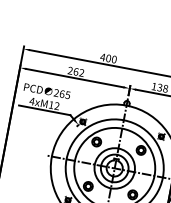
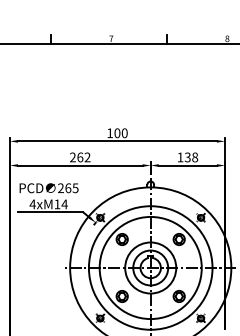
text: (102, 57) -> (109, 133), 400 -> 100
text: (56, 106) -> (64, 204), 4xM12 -> 4xM14

